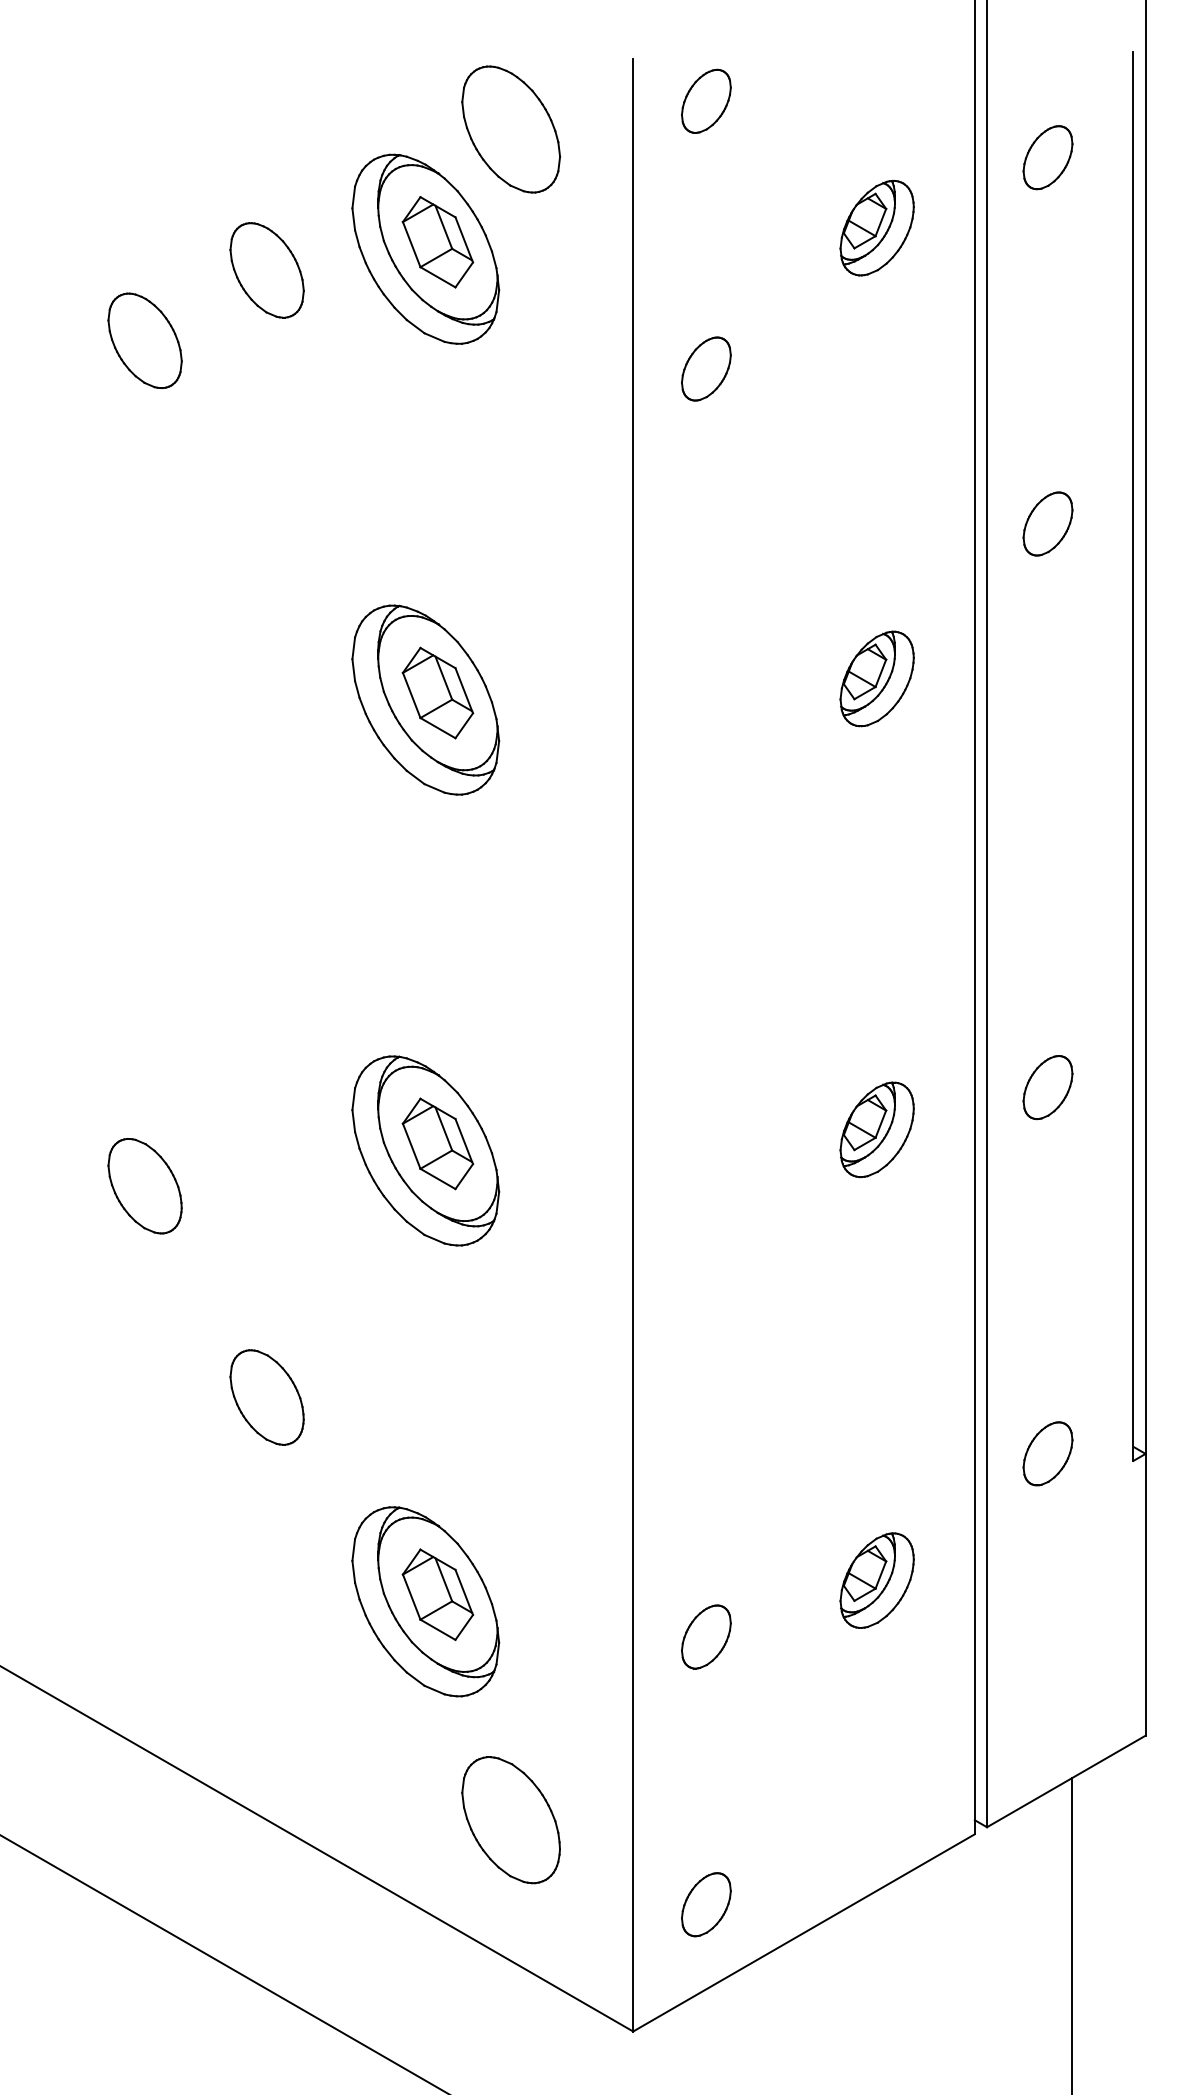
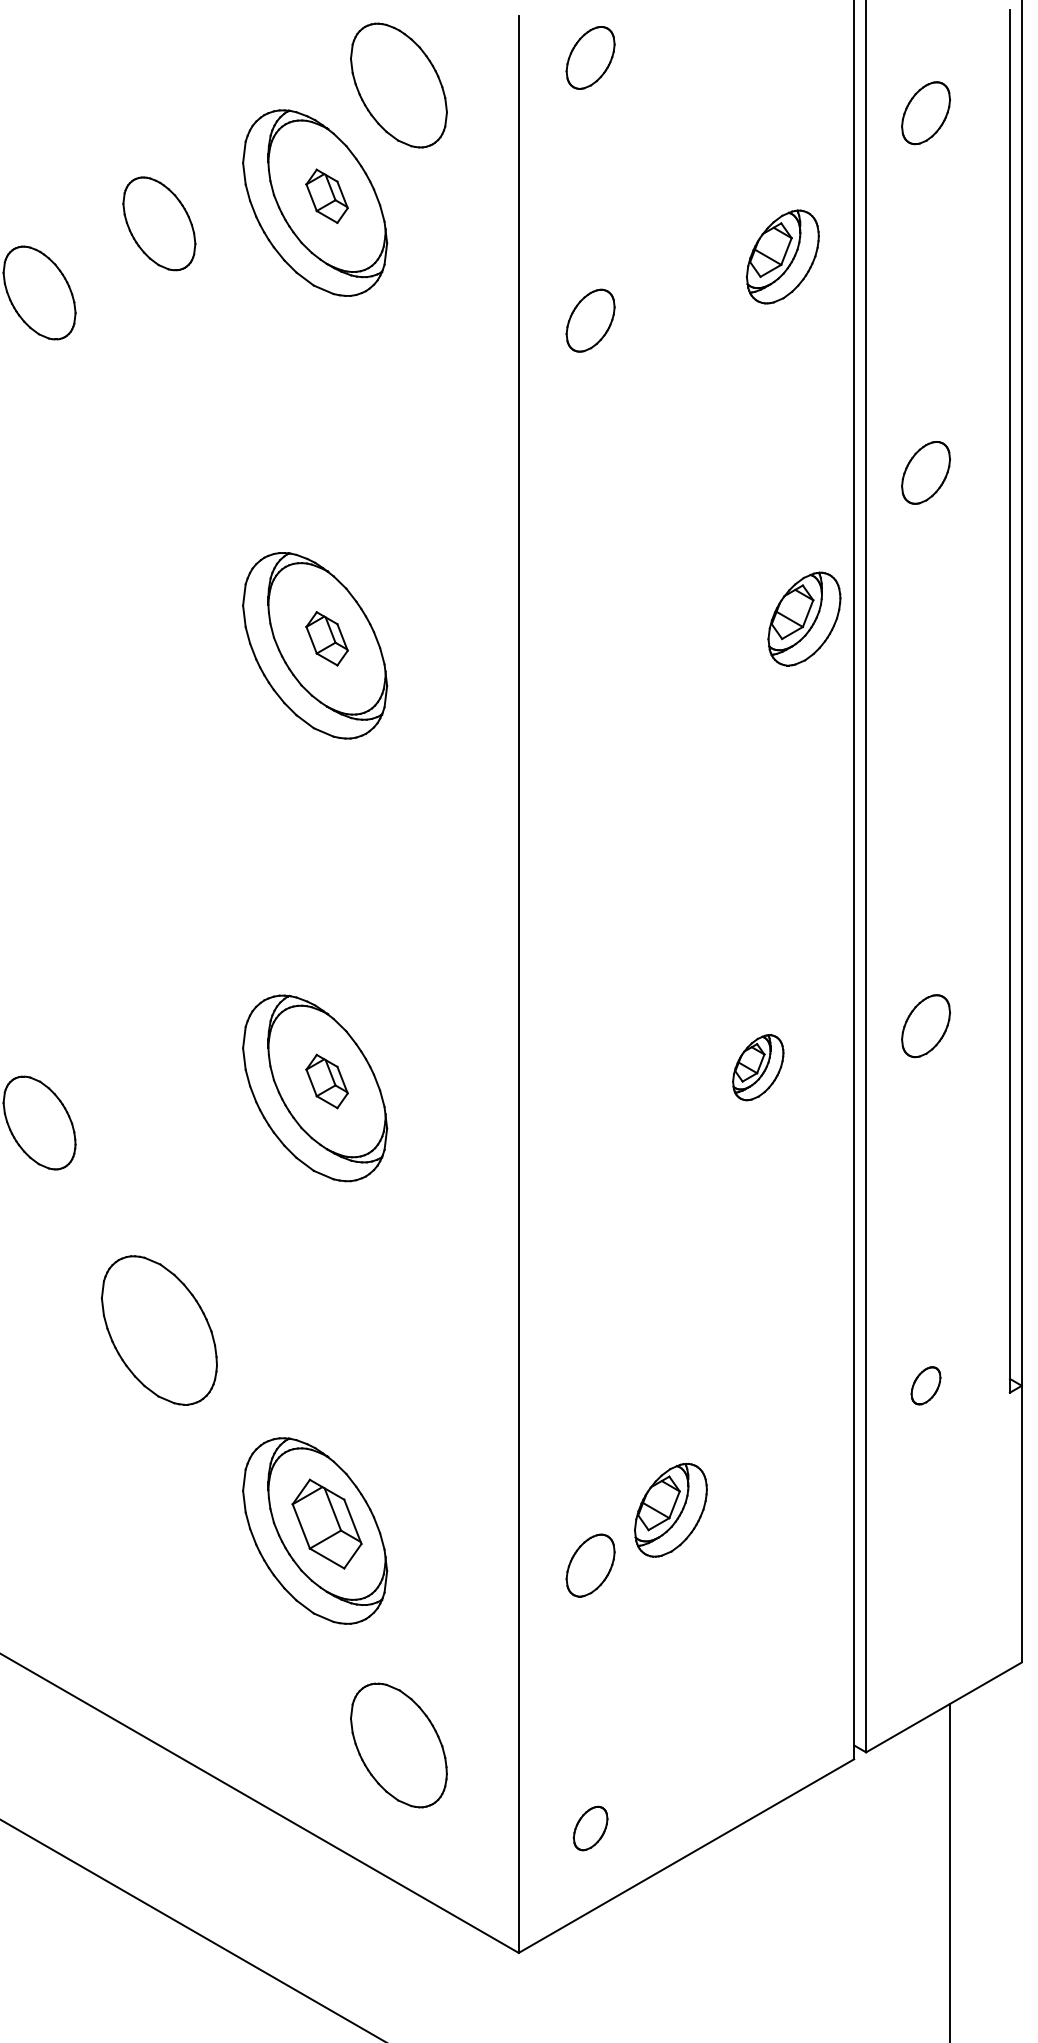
part: (876, 227) -> (782, 256), moved
part: (437, 242) -> (326, 196), size x0.6
part: (876, 678) -> (803, 618), moved
part: (437, 692) -> (326, 638), size x0.6
part: (876, 1129) -> (757, 1067), size x0.7
part: (437, 1143) -> (326, 1081), size x0.6
part: (266, 1397) -> (158, 1330), size x1.6
part: (1047, 1453) -> (925, 1385), size x0.6
part: (876, 1580) -> (670, 1510), moved
part: (706, 1904) -> (590, 1828), size x0.7

